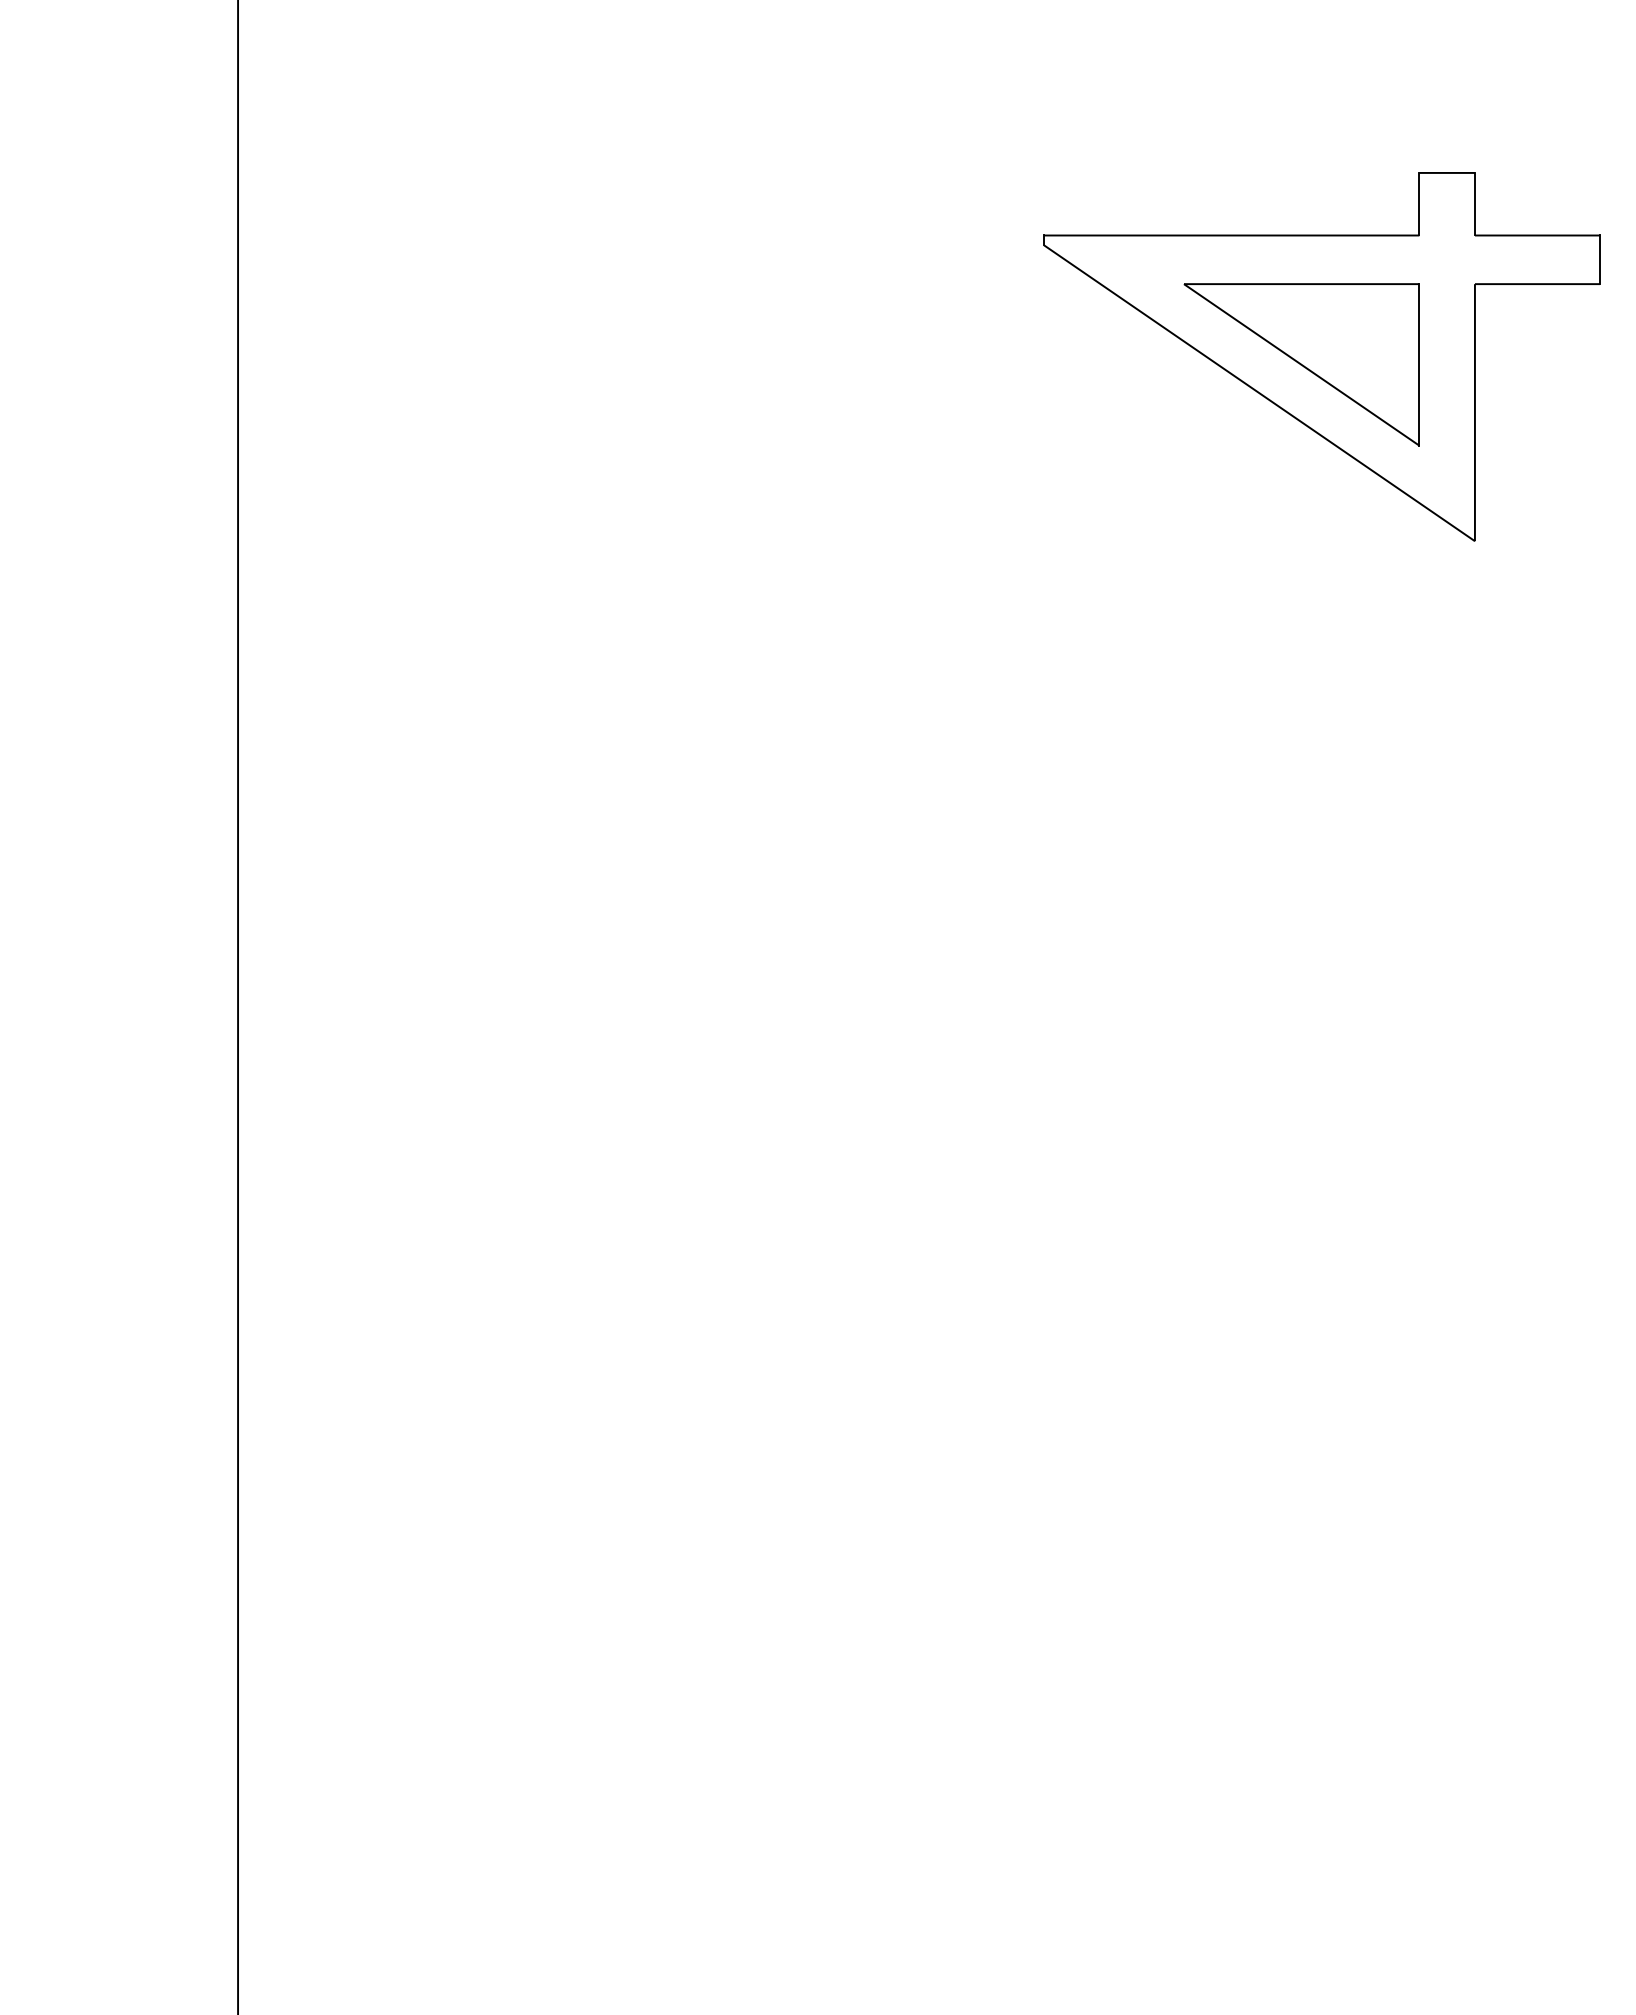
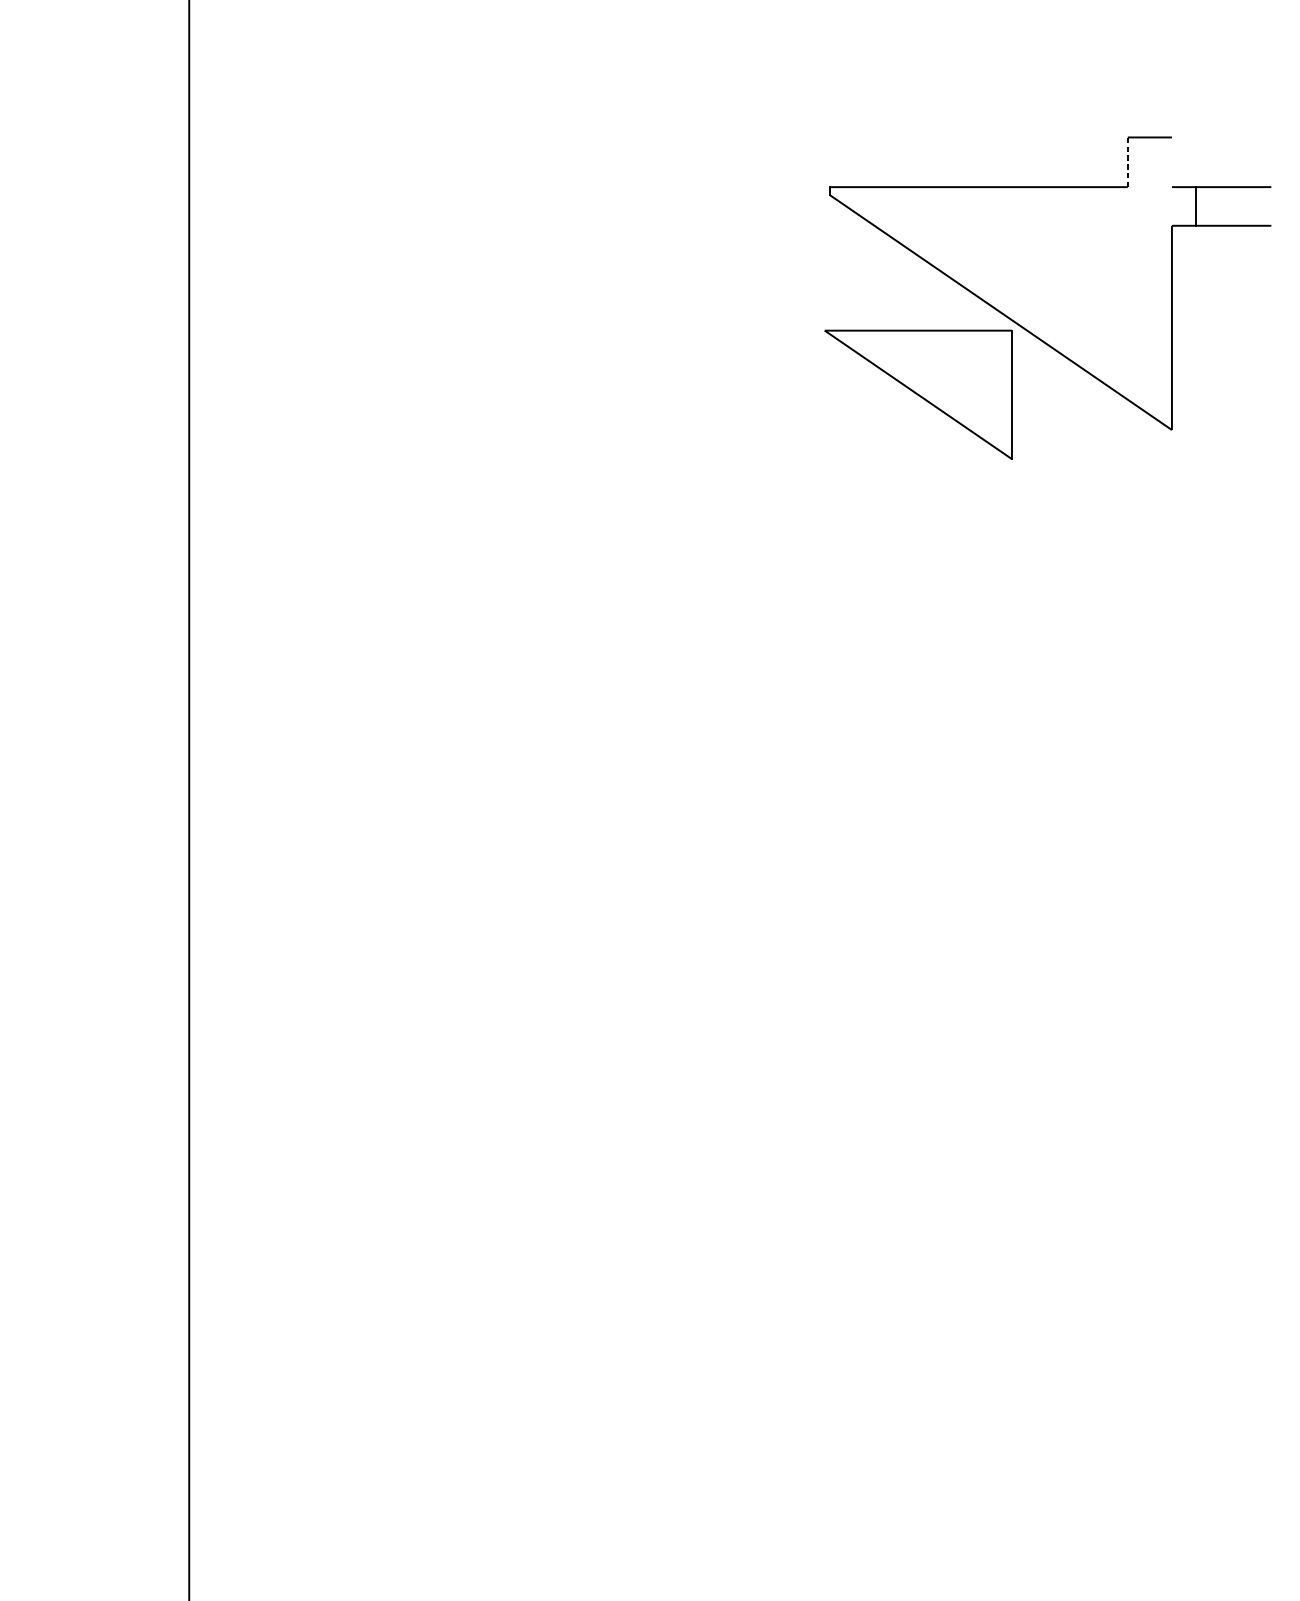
line: (1419, 203) -> (1127, 161), solid -> dashed
line: (1474, 203) -> (1171, 161), removed
line: (1600, 259) -> (1196, 206), moved
part: (1301, 364) -> (918, 394), moved

